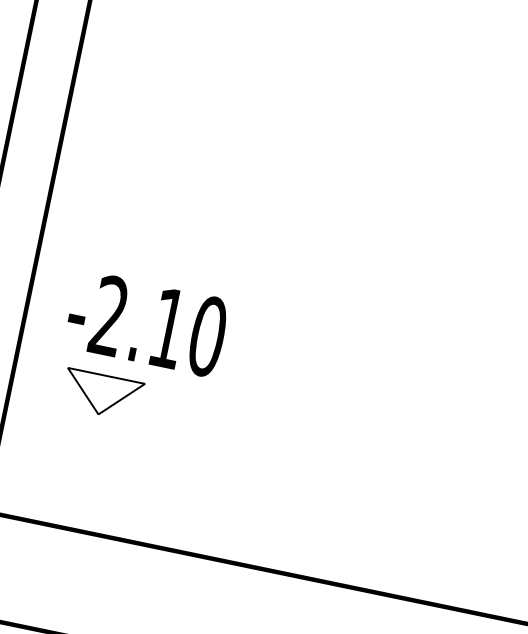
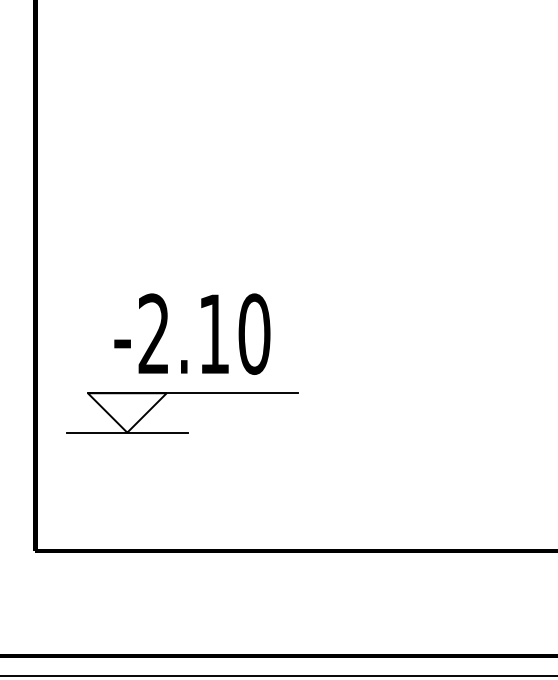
text: (147, 323) -> (192, 333), moved
line: (170, 389) -> (192, 393), added
line: (98, 414) -> (127, 432), added

